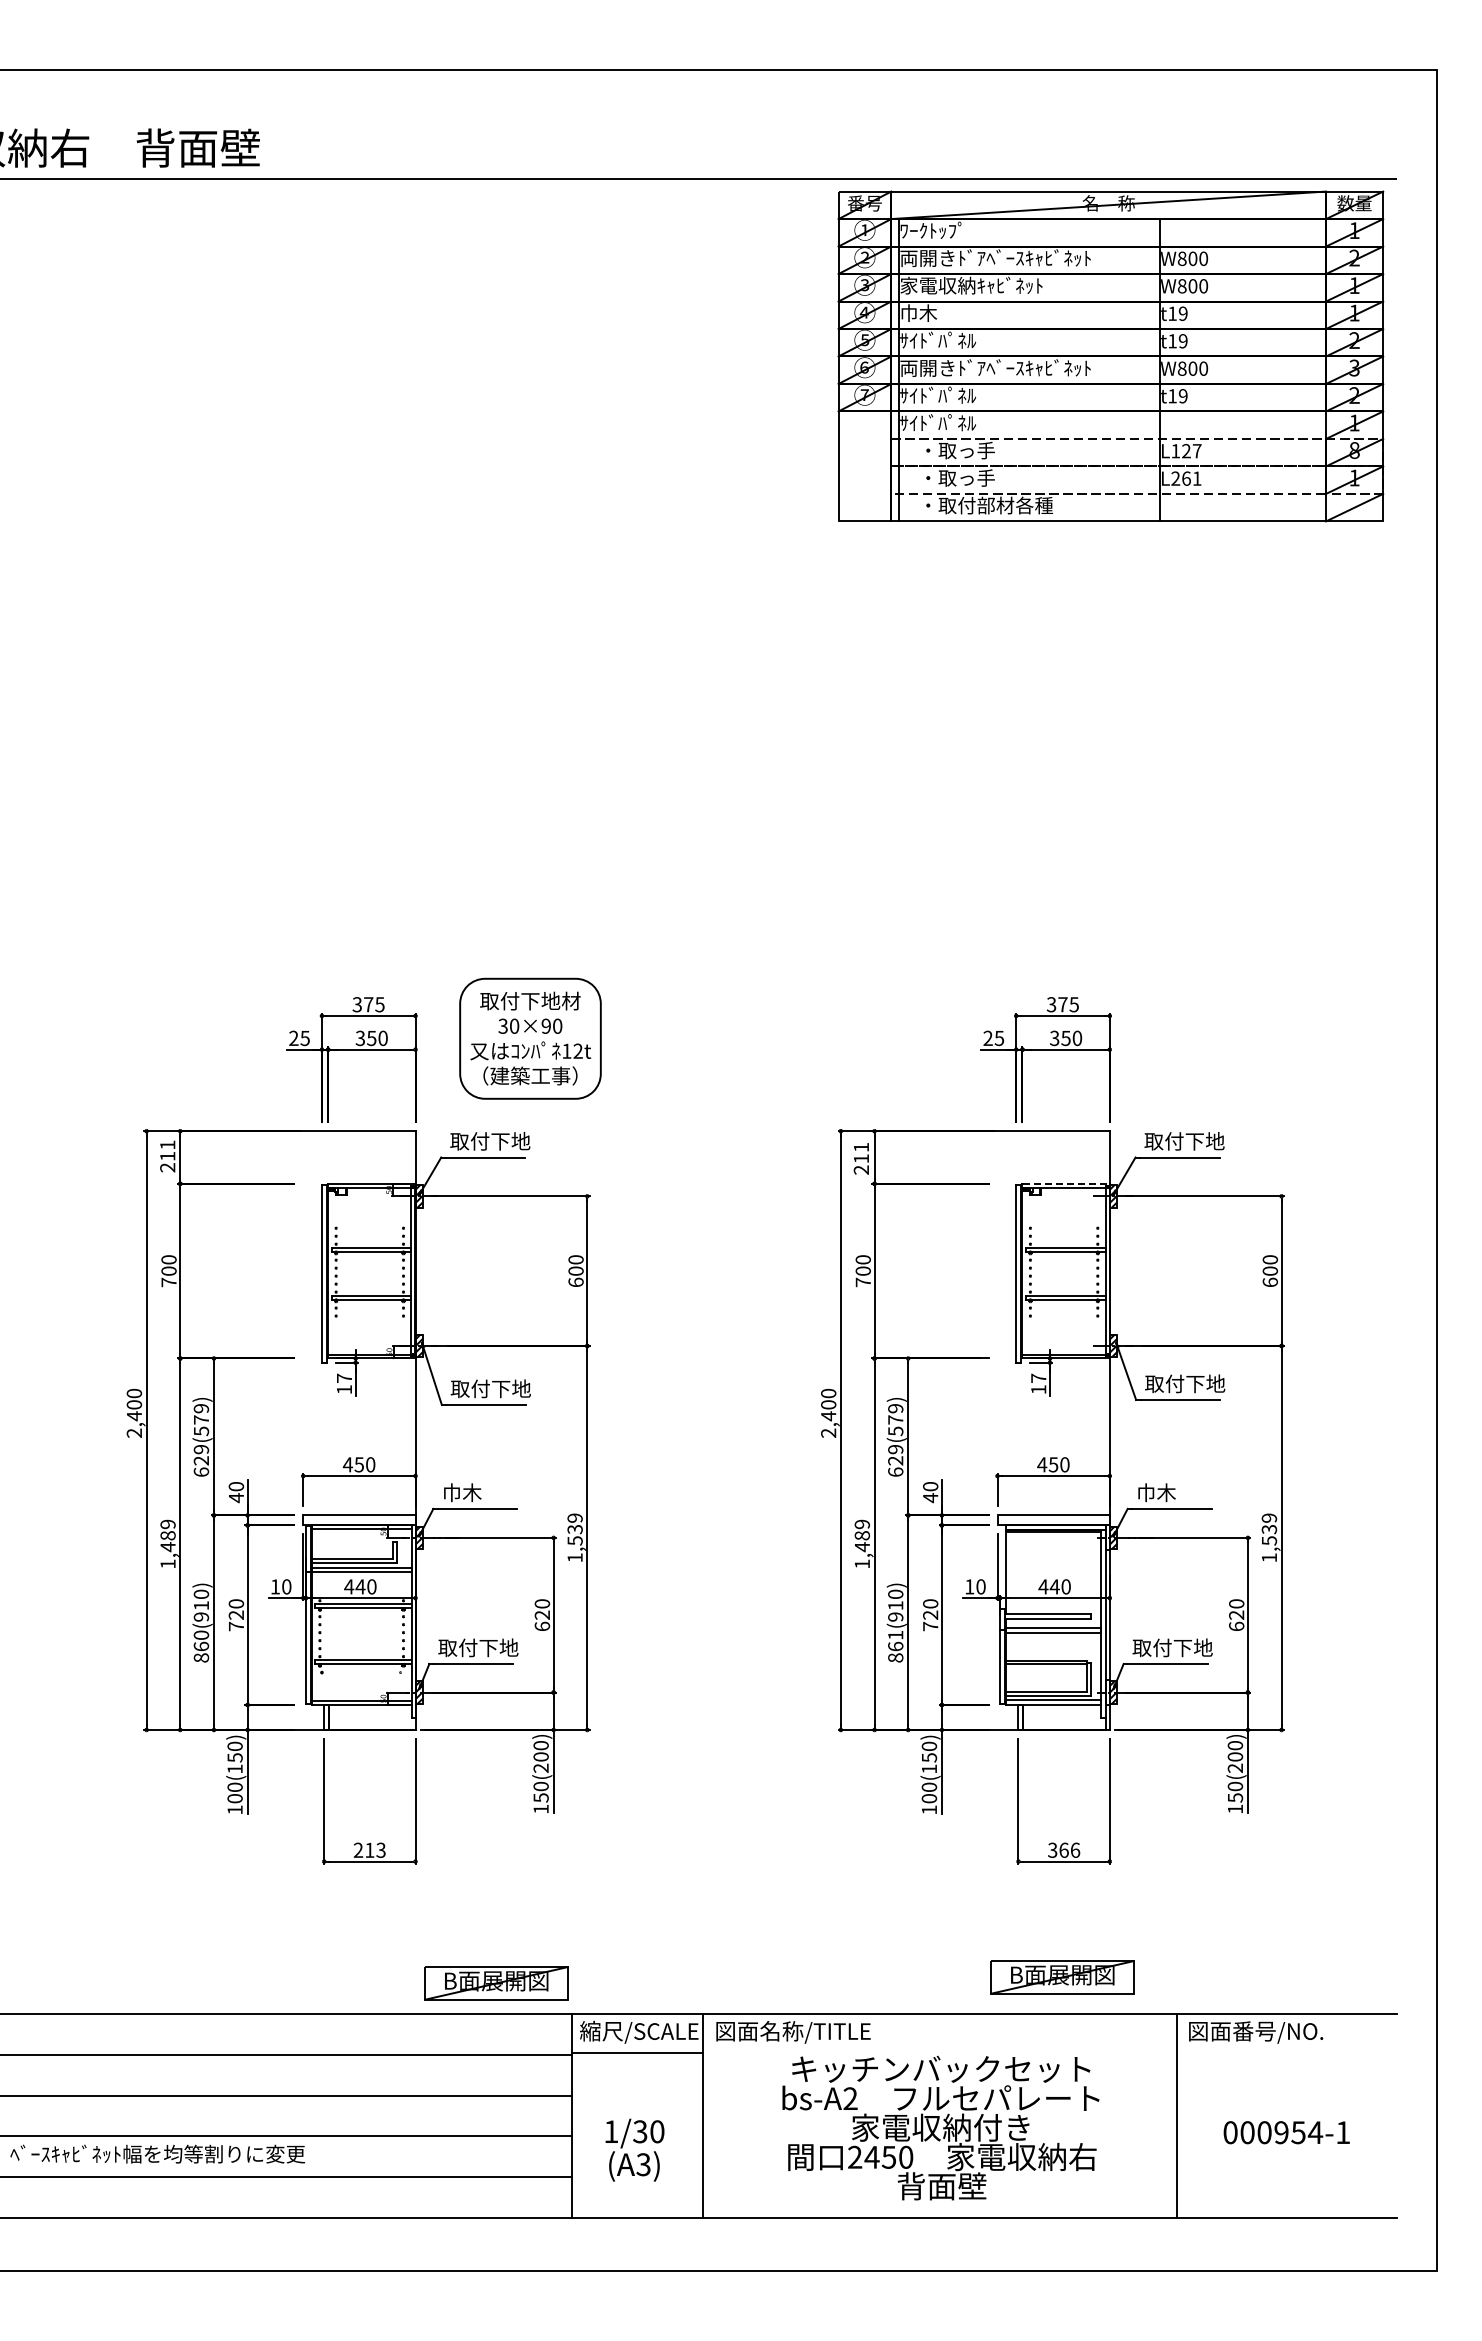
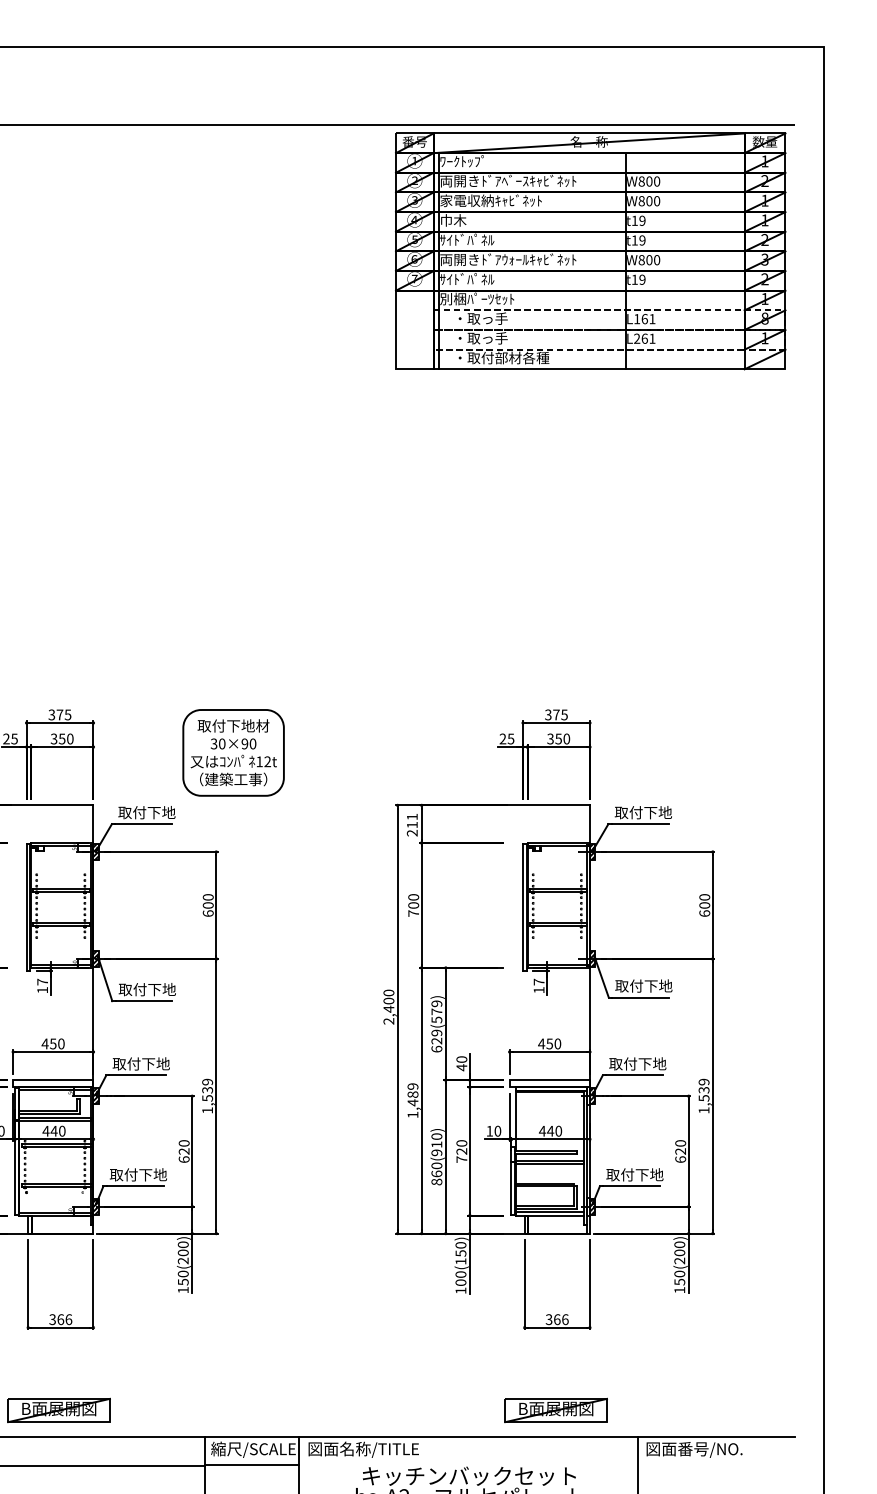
text: (1005, 367) -> (515, 259), 両開きﾄﾞｱﾍﾞｰｽｷｬﾋﾞﾈｯﾄ -> 両開きﾄﾞｱｳｫｰﾙｷｬﾋﾞﾈｯﾄ
text: (951, 422) -> (476, 298), ｻｲﾄﾞﾊﾟﾈﾙ -> 別梱ﾊﾟｰﾂｾｯﾄ
text: (1191, 451) -> (648, 319), L127 -> L161
part: (530, 1038) -> (233, 752), moved
line: (1066, 1183) -> (558, 842), dashed -> solid
text: (482, 1492) -> (141, 1063), 巾木 -> 取付下地
text: (1176, 1492) -> (637, 1063), 巾木 -> 取付下地
text: (895, 1634) -> (436, 1165), 861(910) -> 860(910)
text: (369, 1849) -> (60, 1319), 213 -> 366
part: (496, 1983) -> (59, 1410), moved

